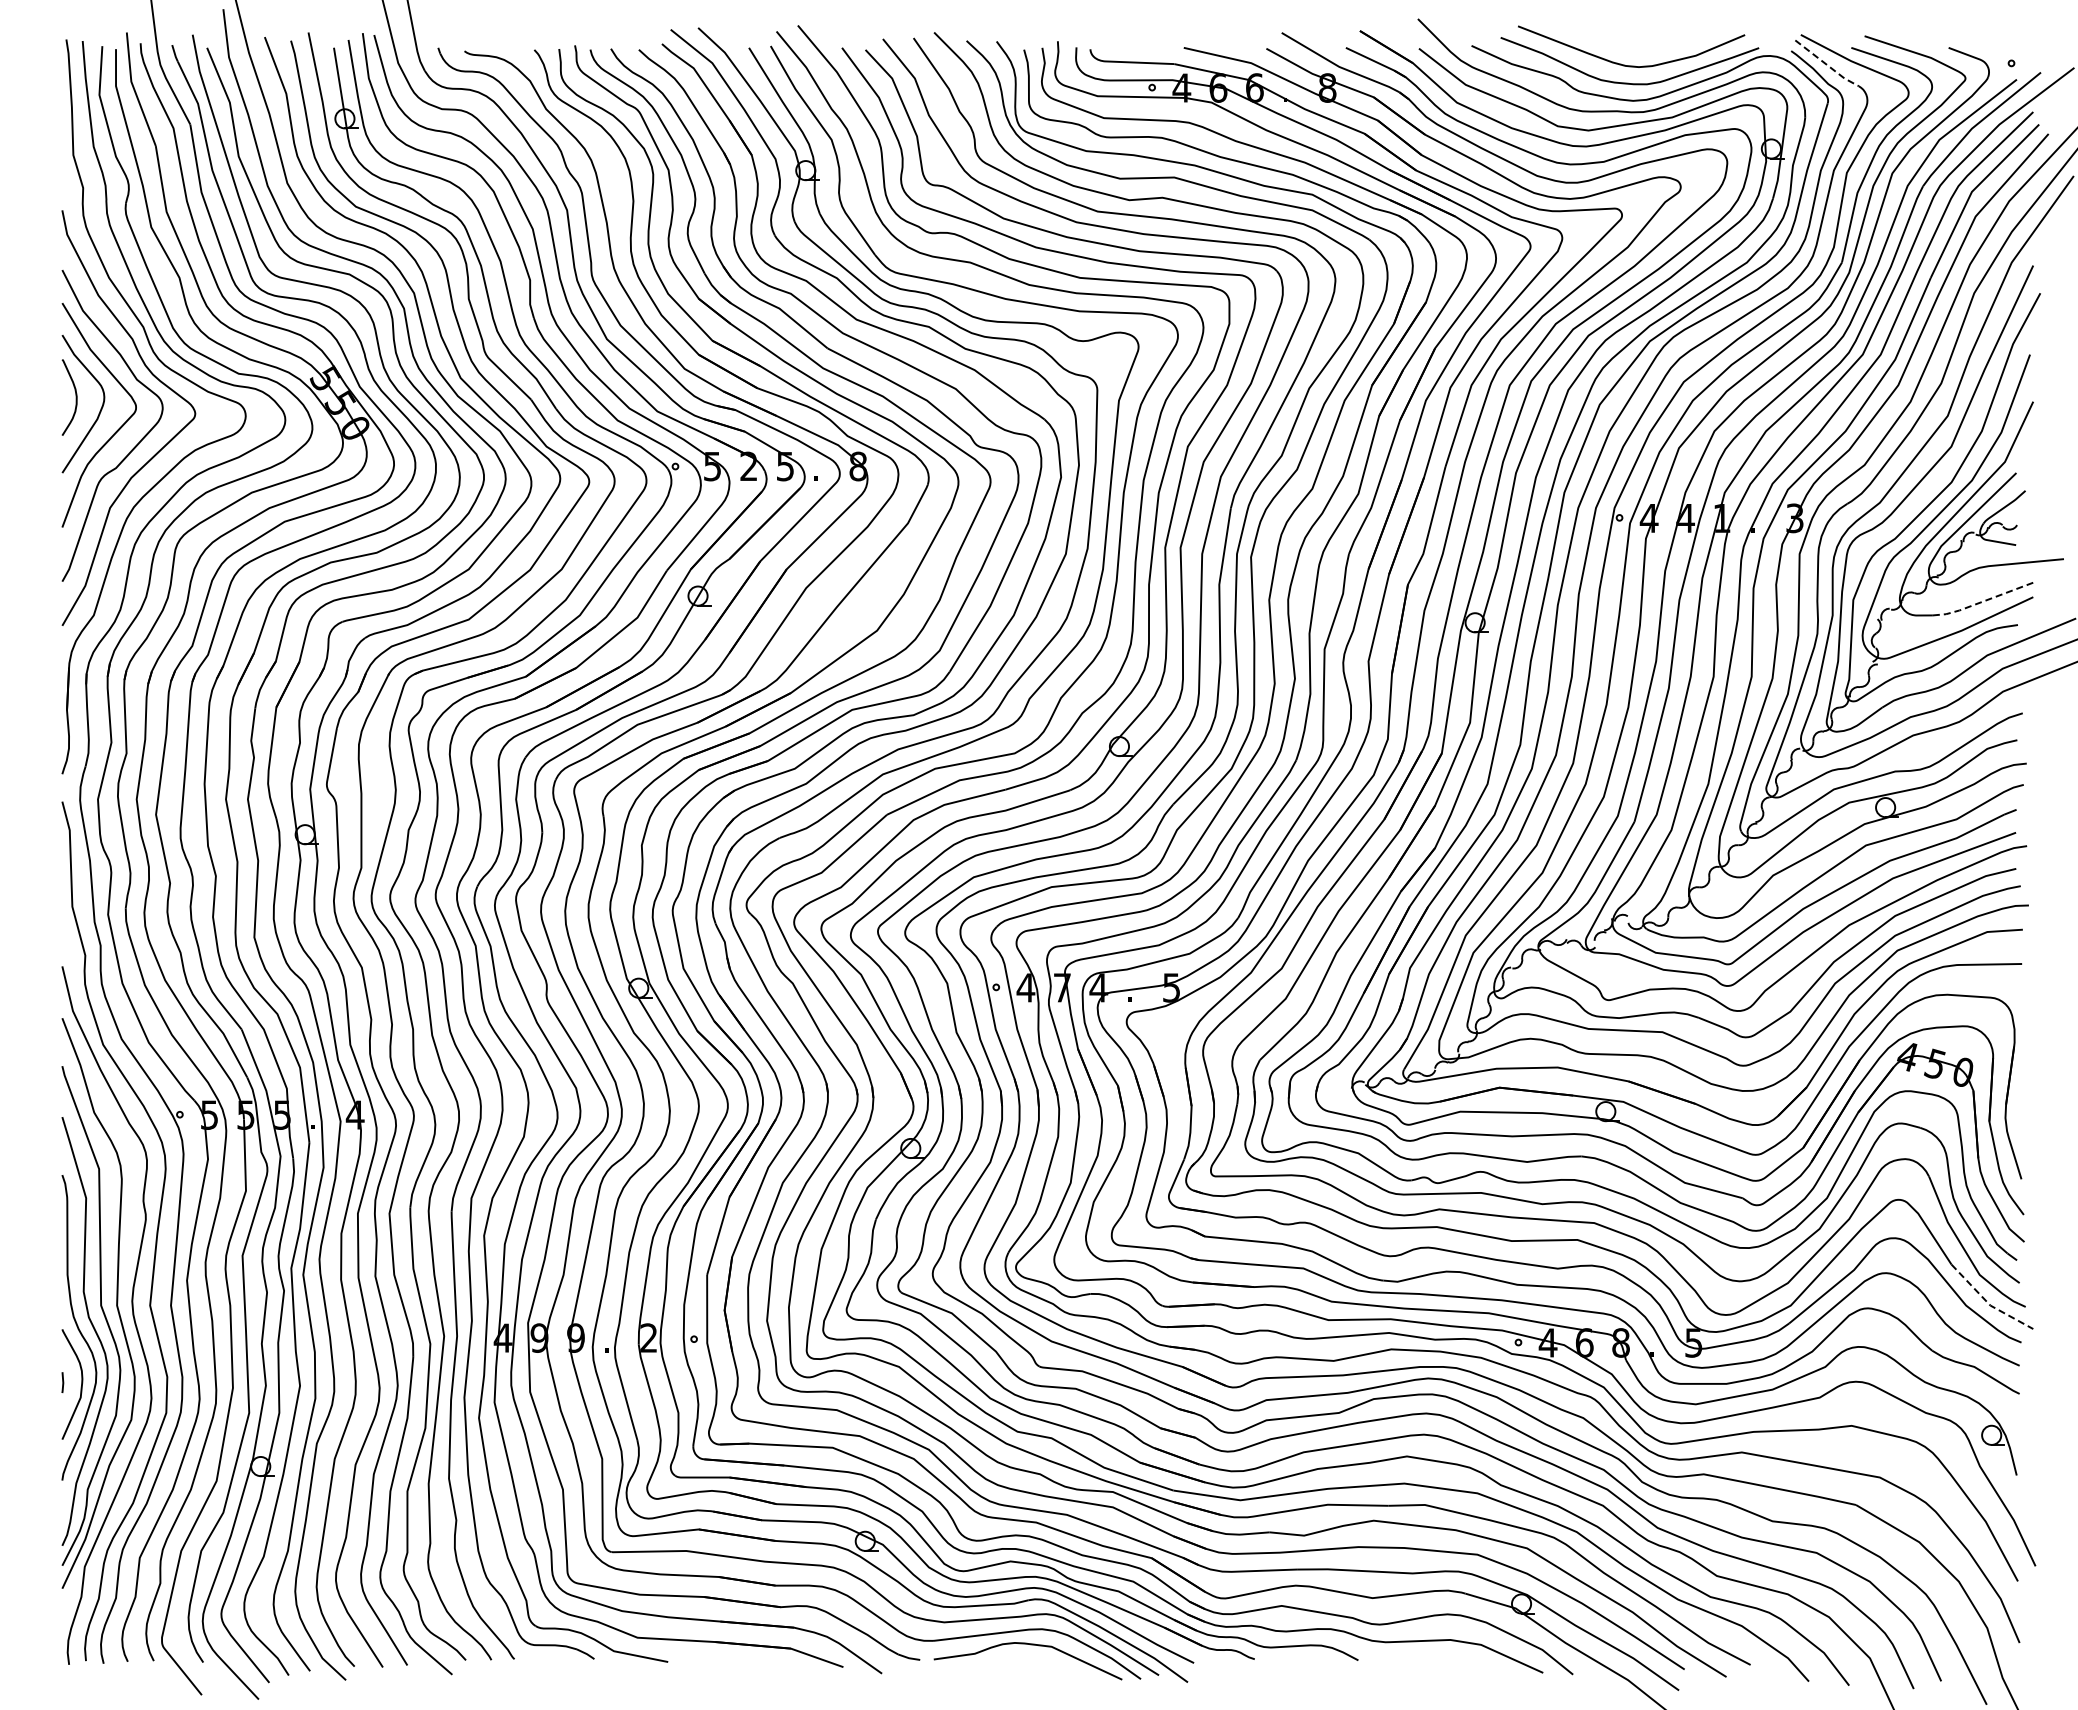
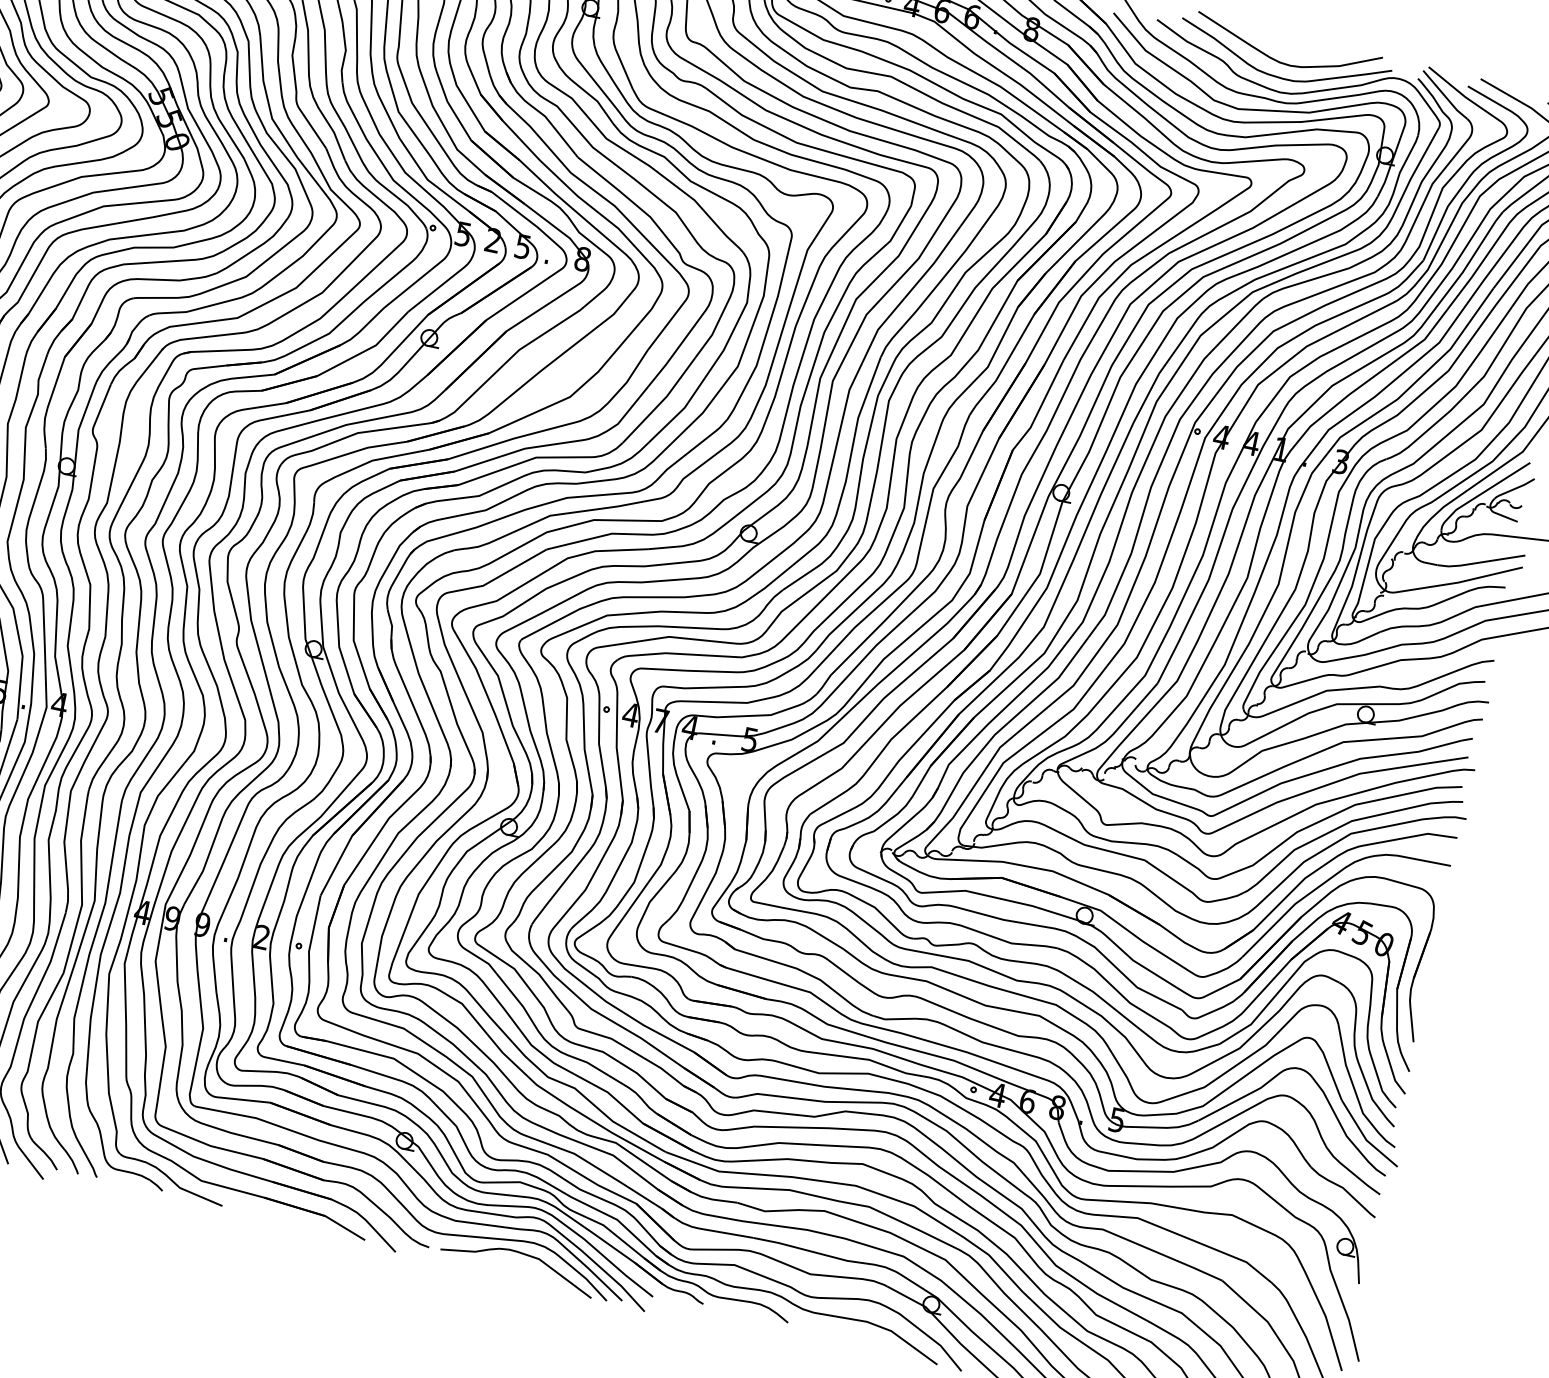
line: (1827, 65) -> (1445, 96), dashed -> solid
line: (1982, 602) -> (1480, 563), dashed -> solid
line: (1988, 1303) -> (1365, 1138), dashed -> solid

